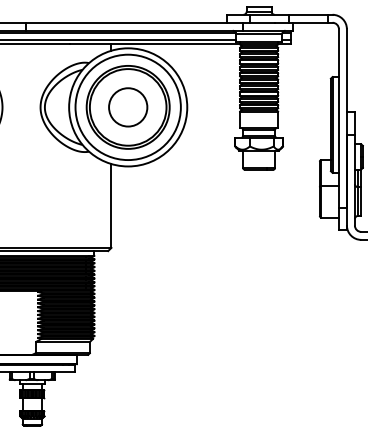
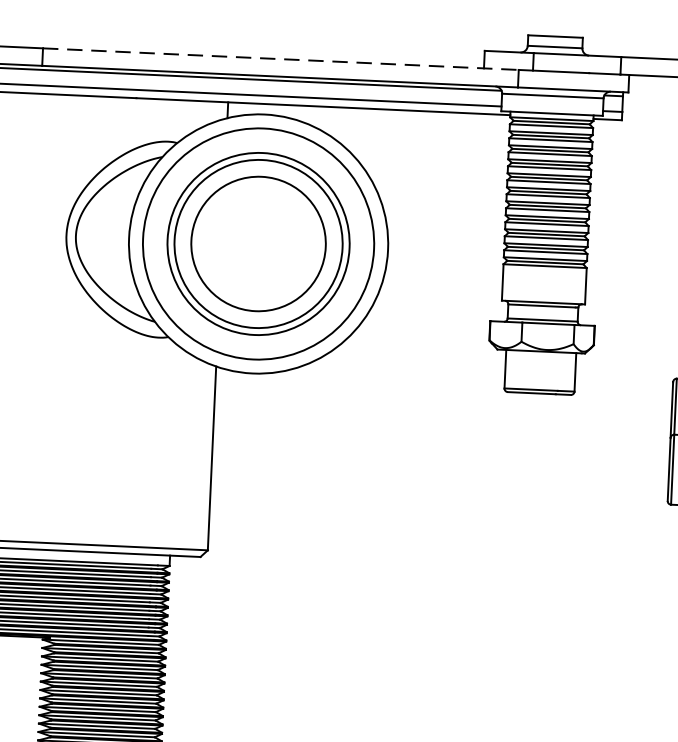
line: (134, 22) -> (280, 58), solid -> dashed
circle: (128, 107) -> (259, 244), size x1.6

